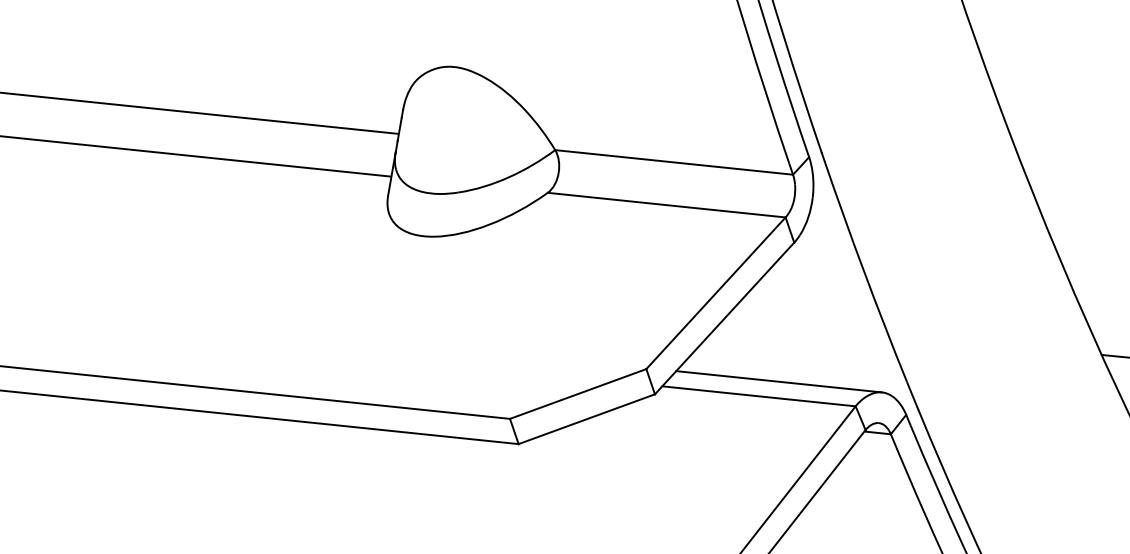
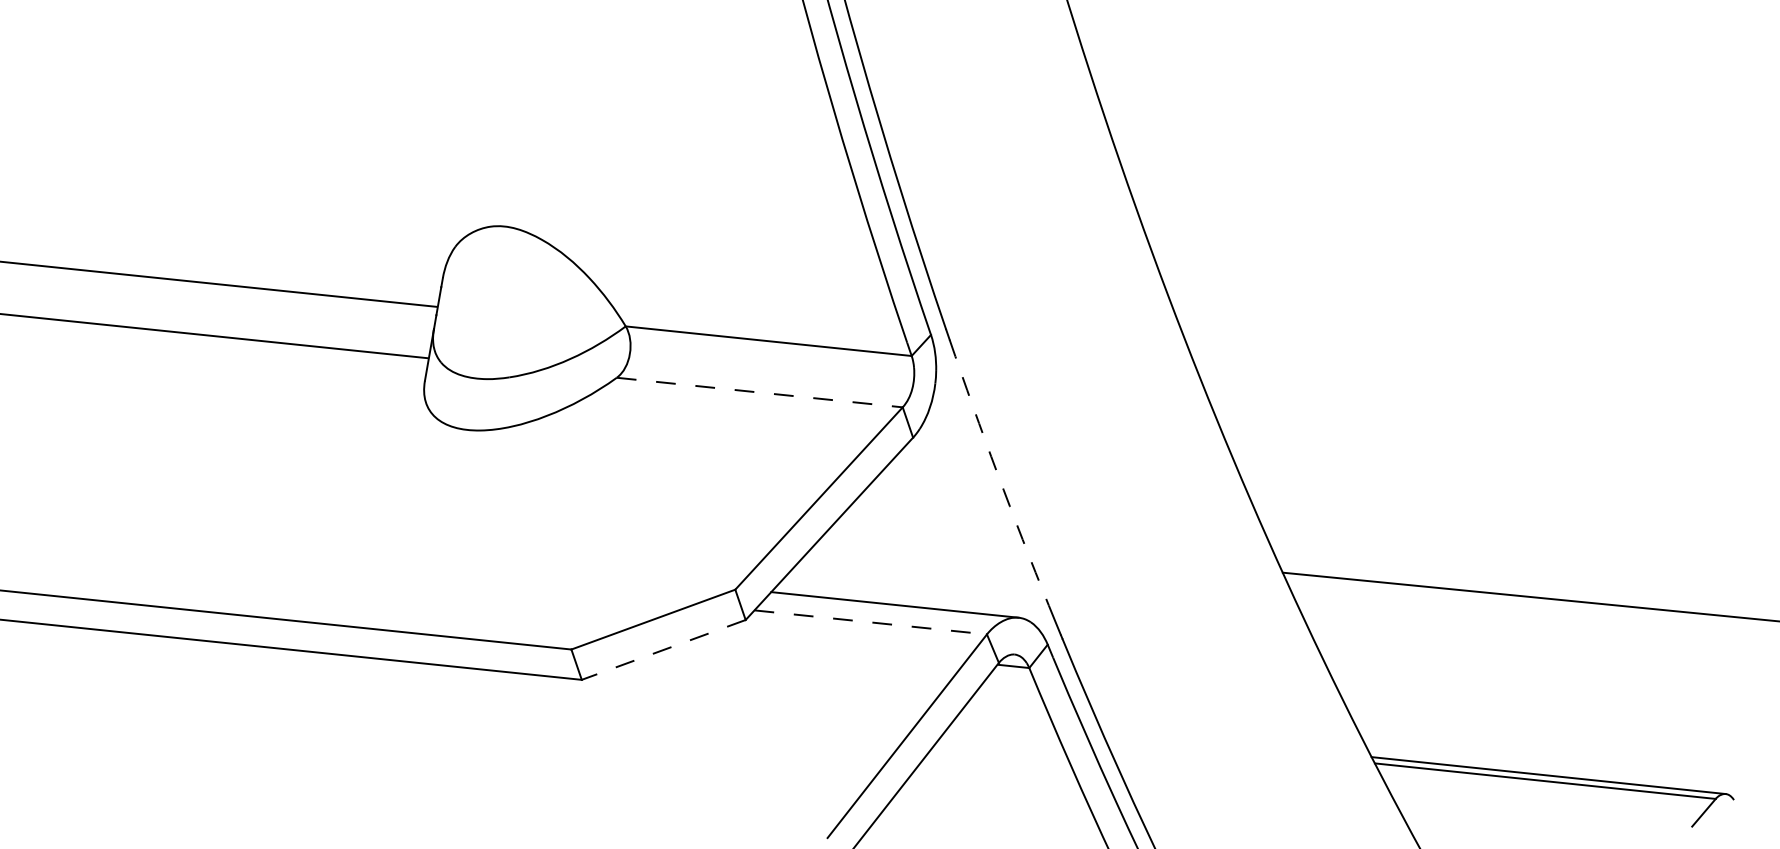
line: (666, 205) -> (759, 392), solid -> dashed
arc: (864, 272) -> (997, 473), solid -> dashed
line: (758, 396) -> (870, 622), solid -> dashed
line: (586, 419) -> (663, 650), solid -> dashed

